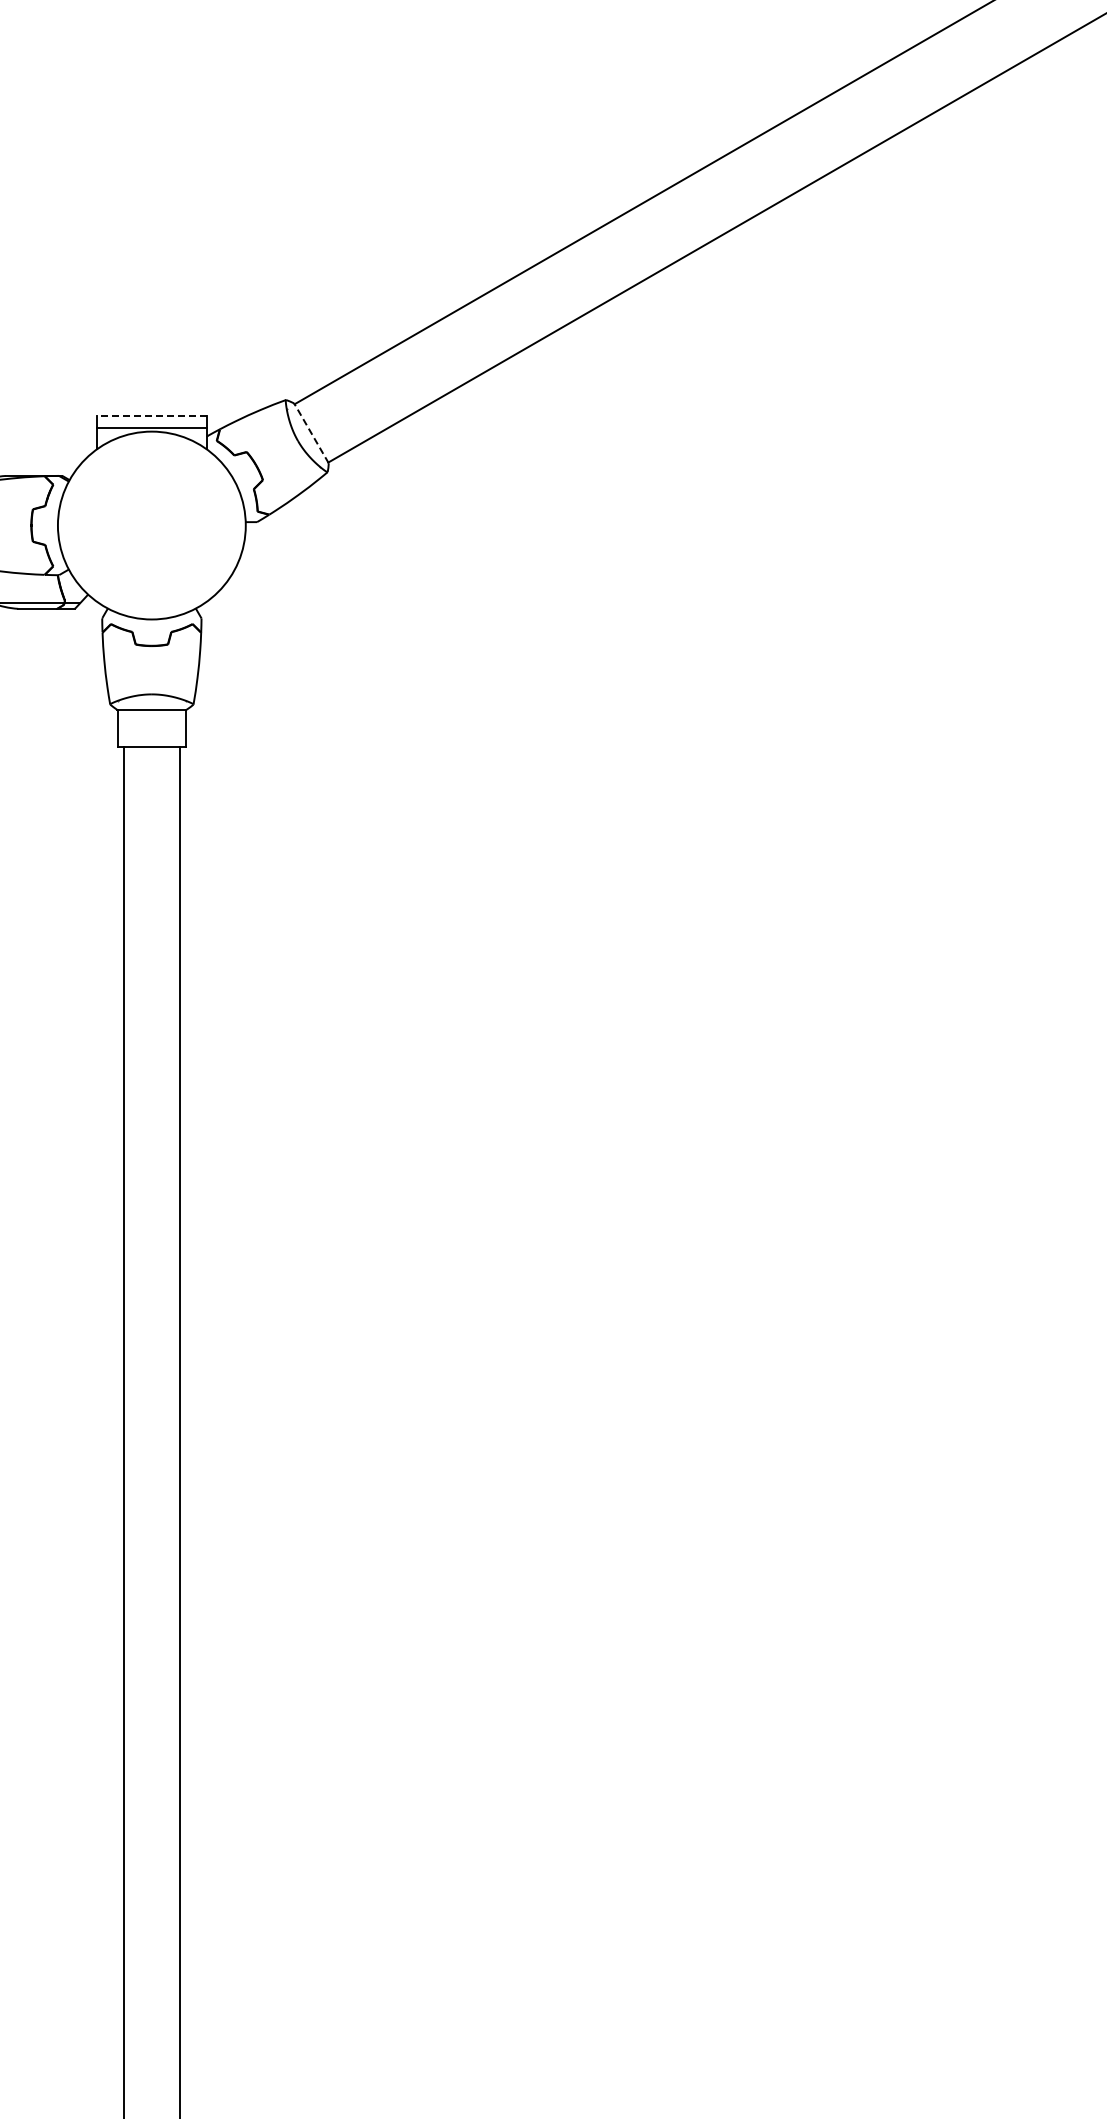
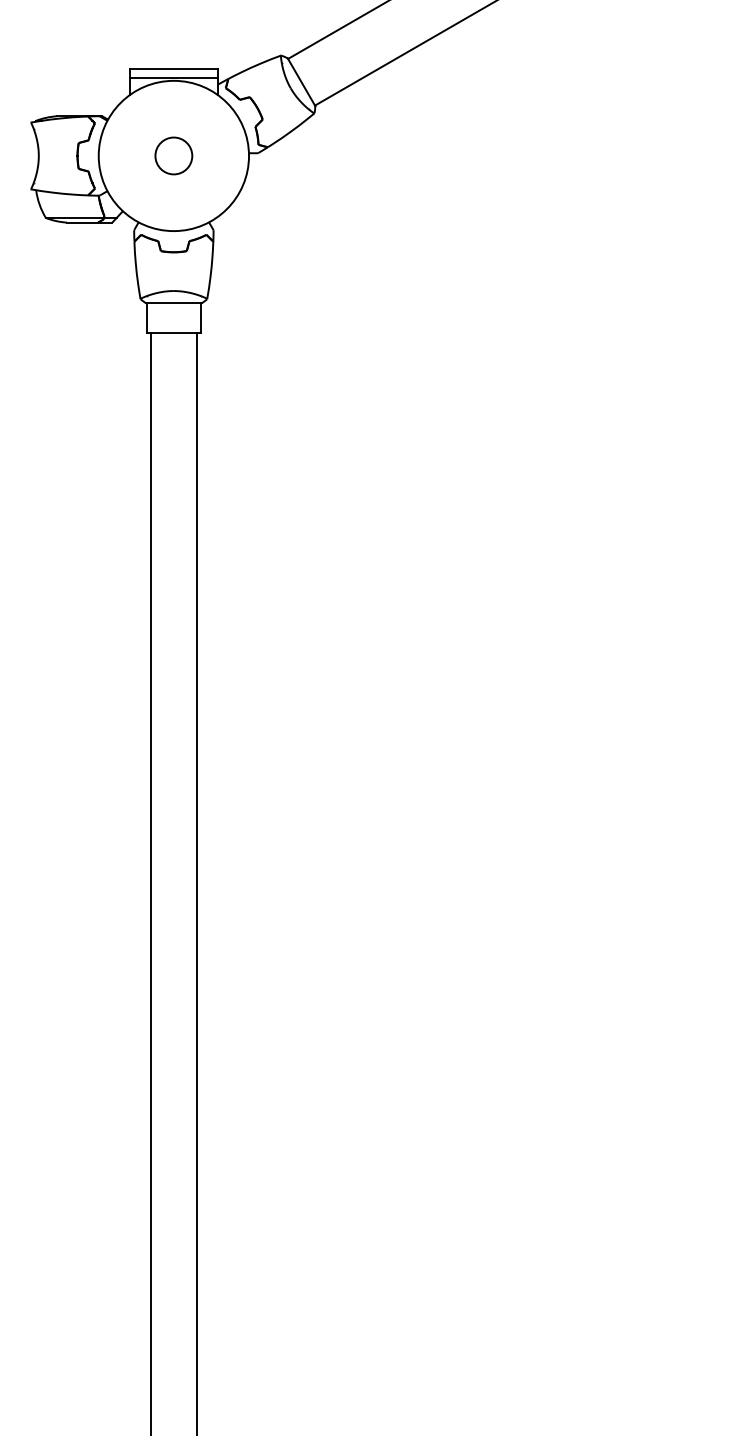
line: (151, 416) -> (173, 68), dashed -> solid
line: (311, 433) -> (301, 82), dashed -> solid
circle: (151, 525) -> (173, 155), added

